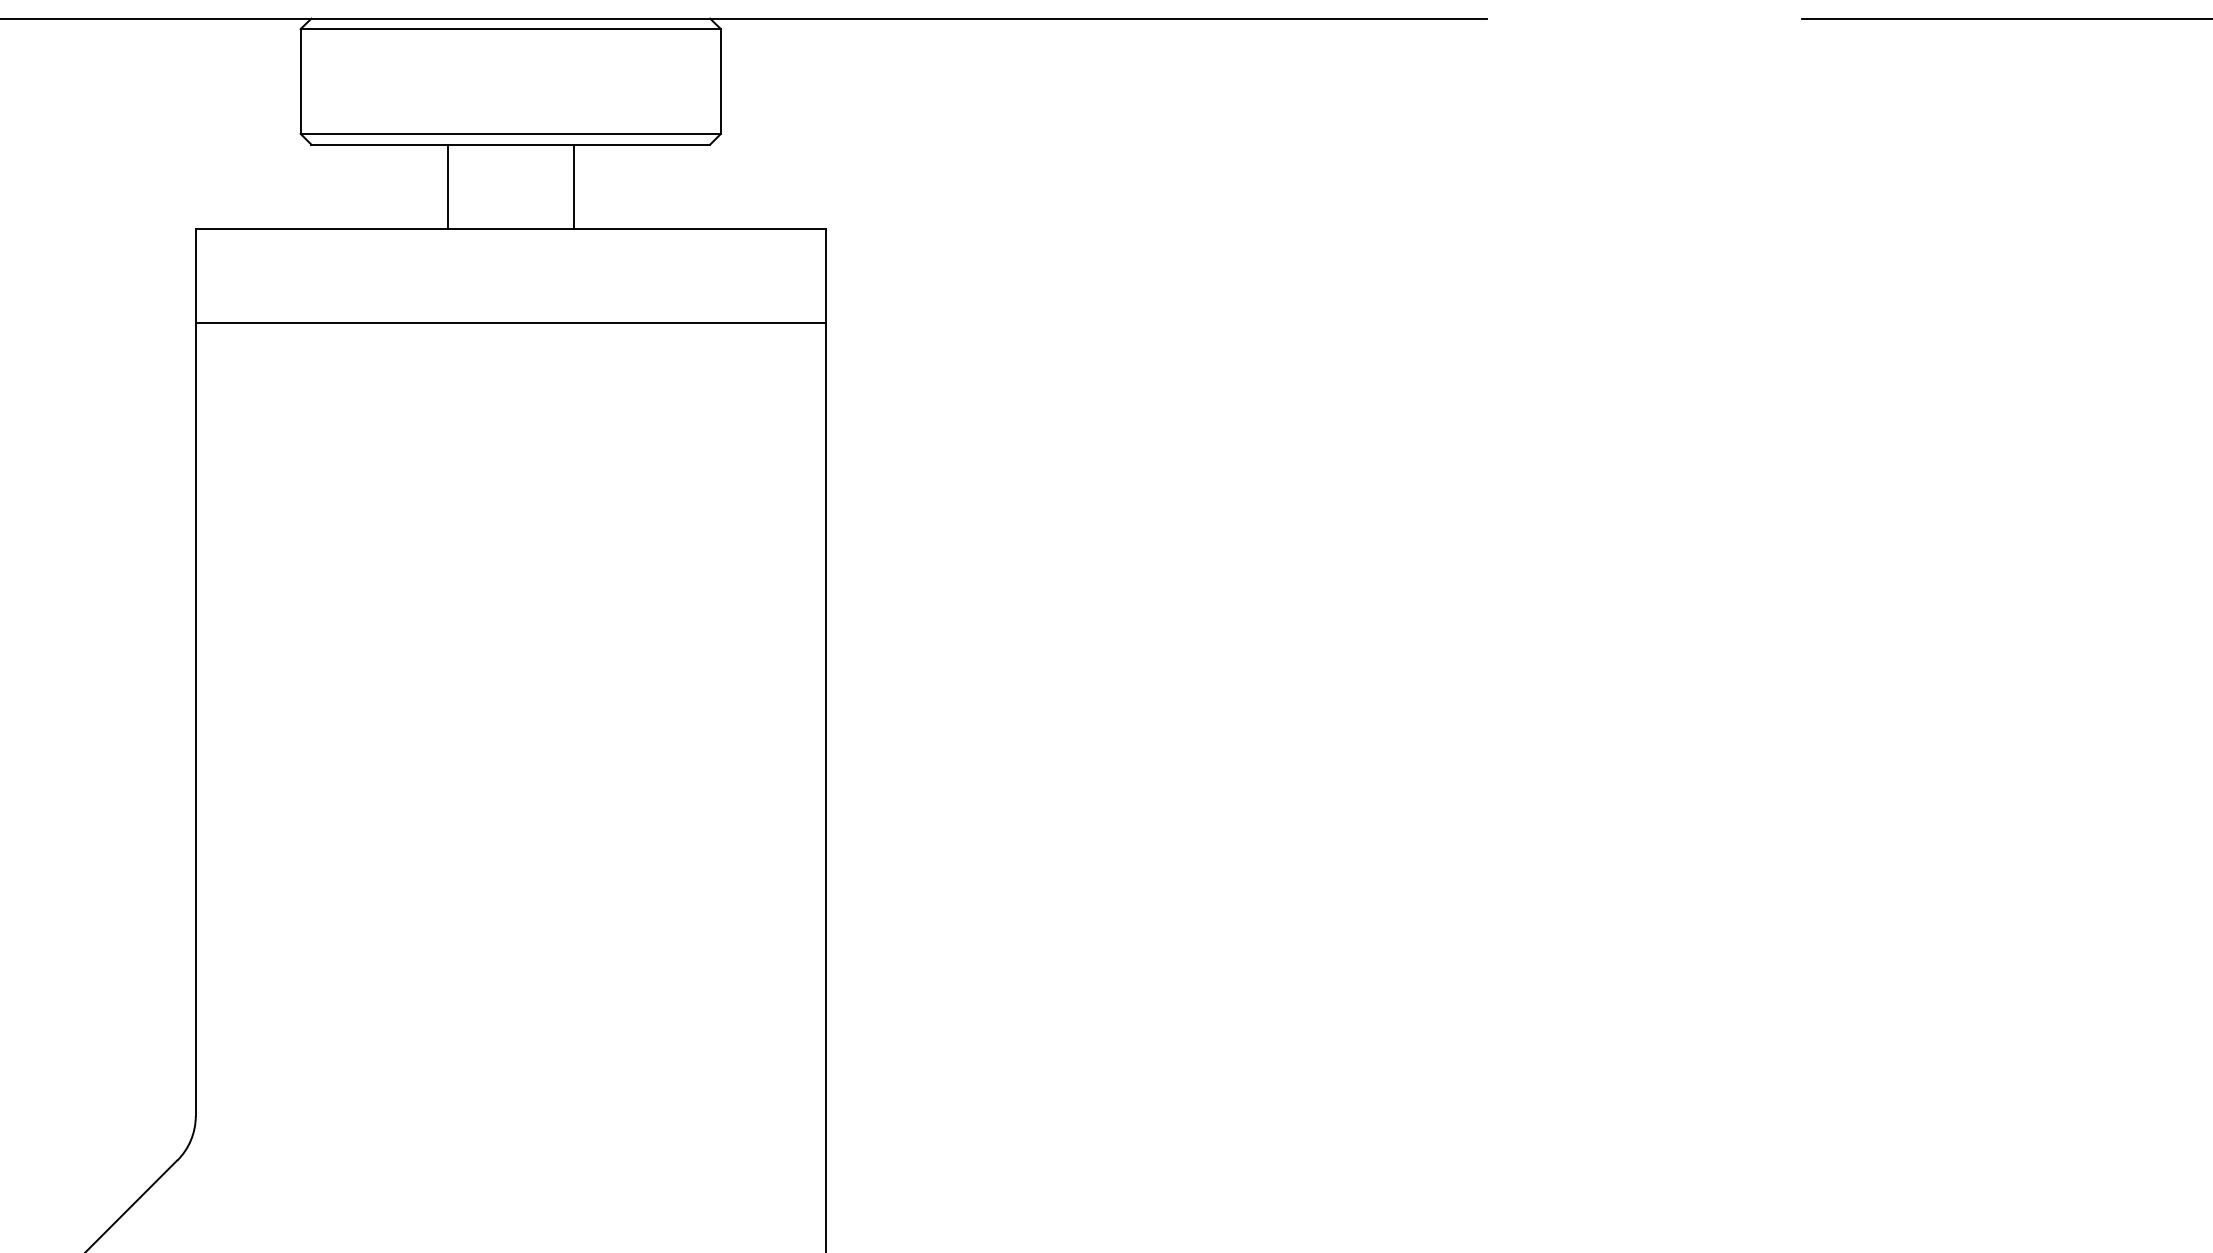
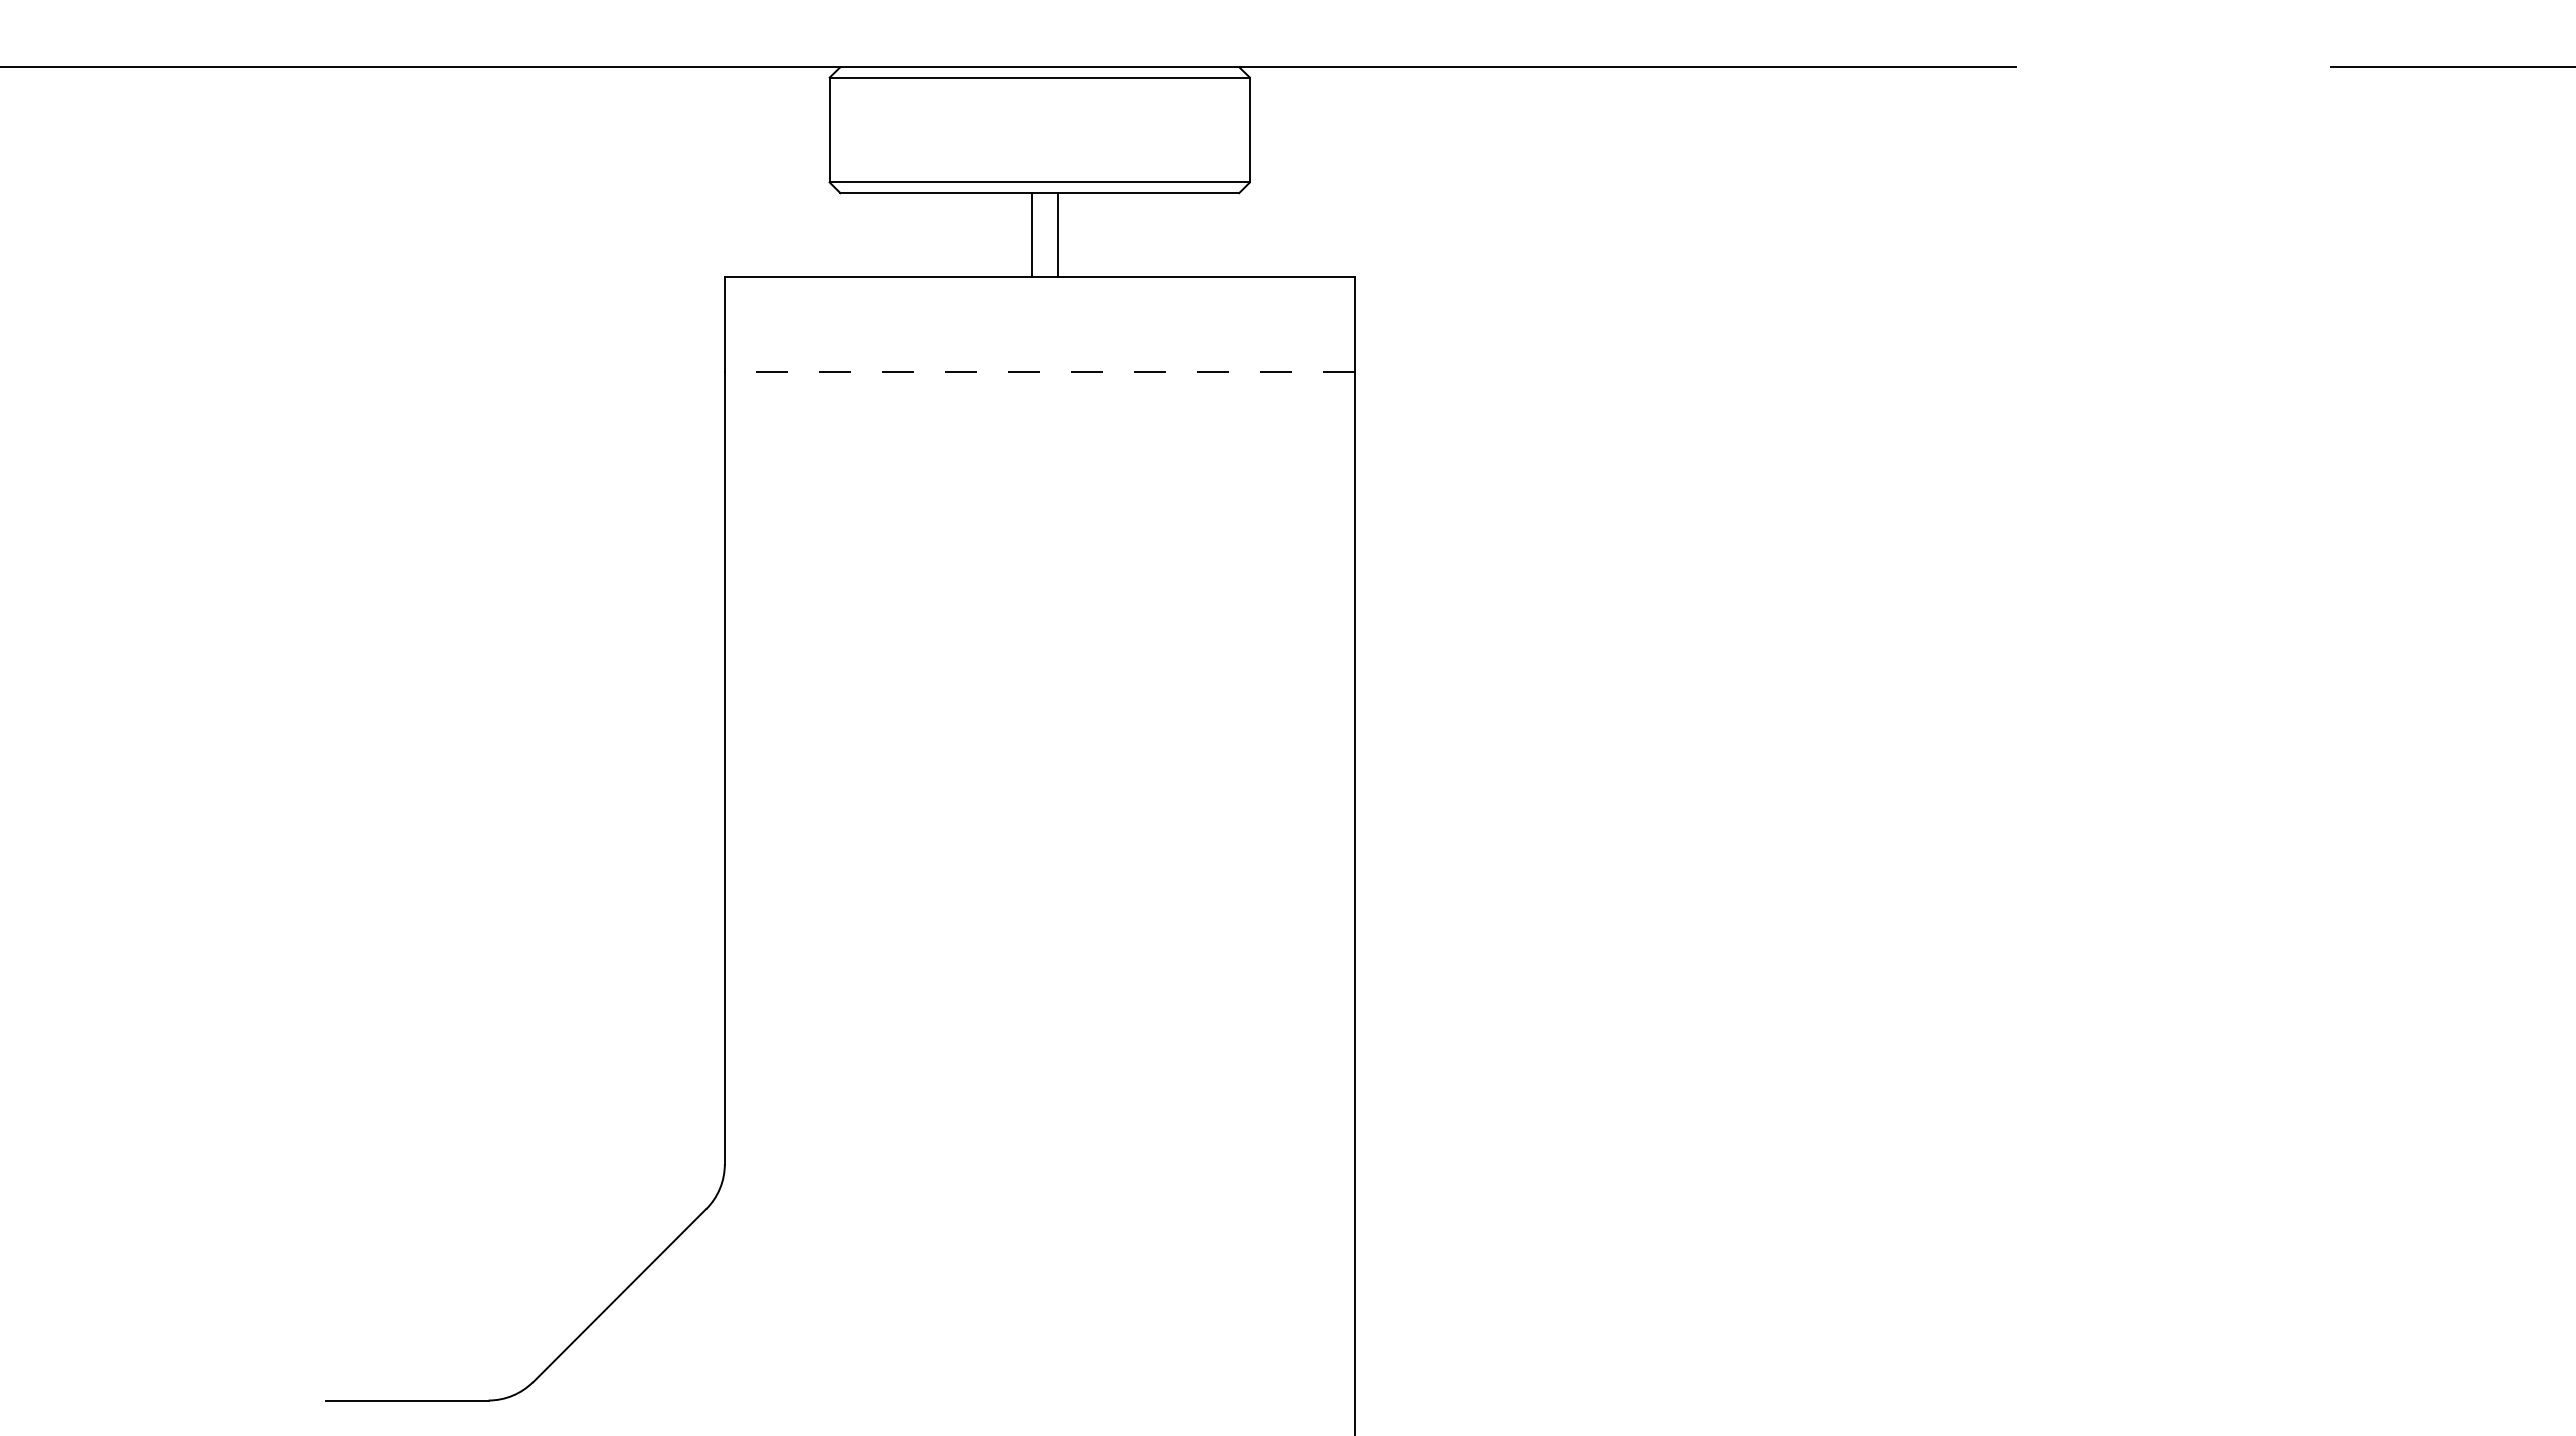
line: (447, 186) -> (1057, 235), moved
line: (573, 186) -> (1031, 235), moved
line: (510, 322) -> (1039, 371), solid -> dashed

